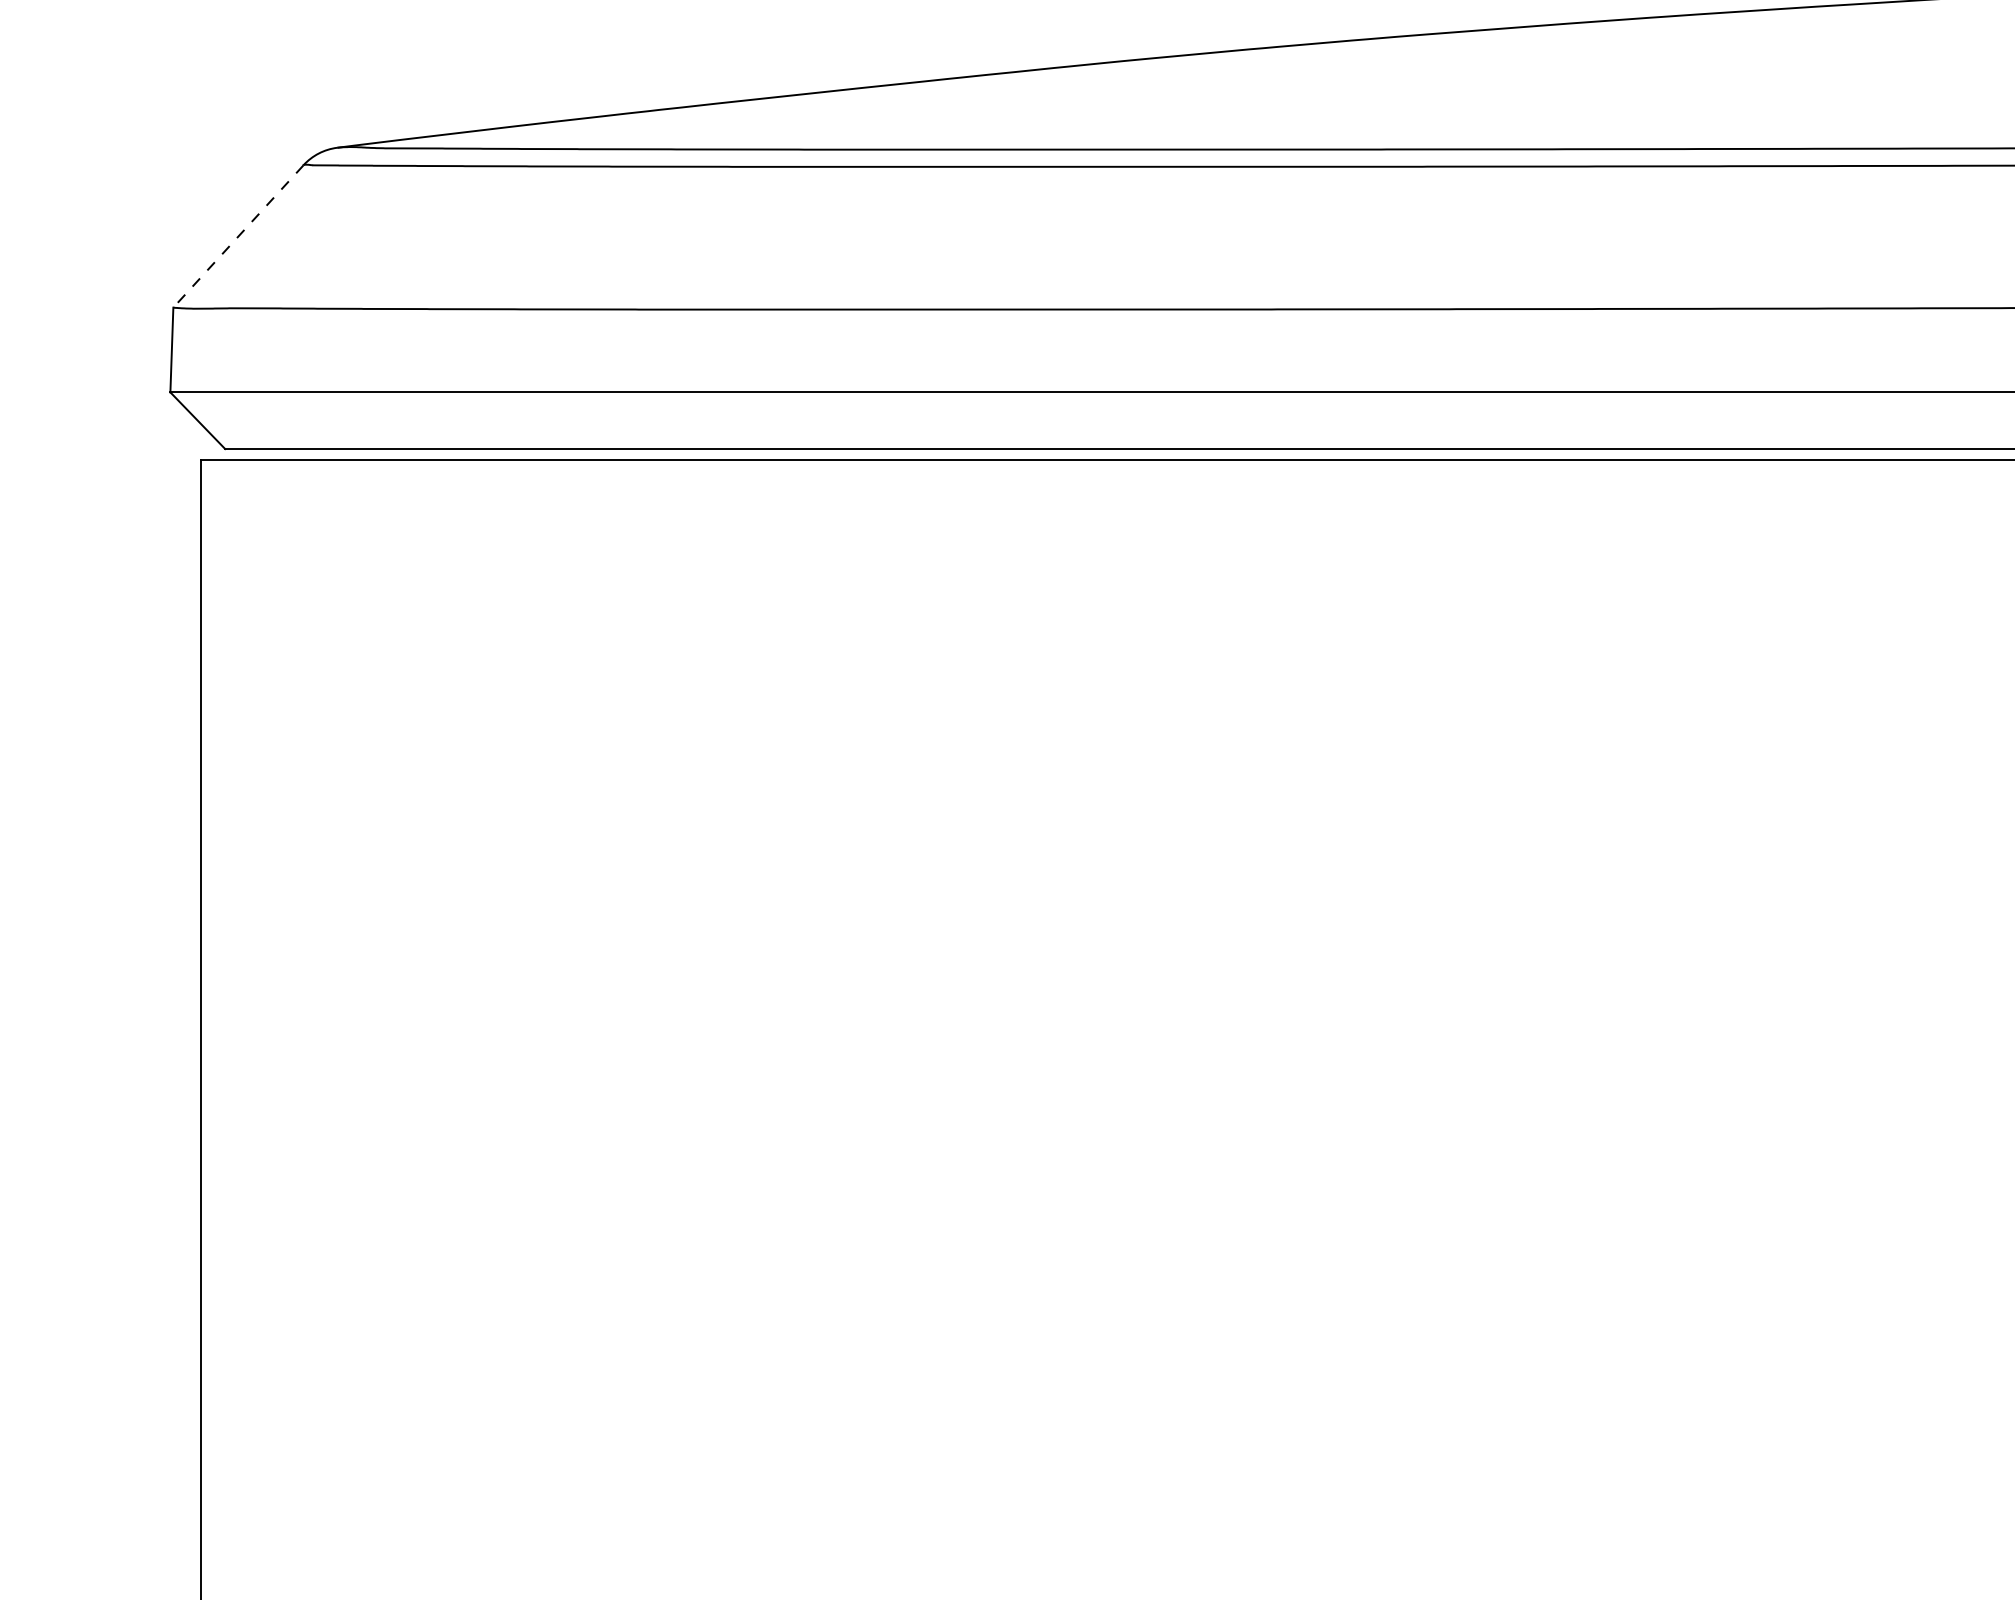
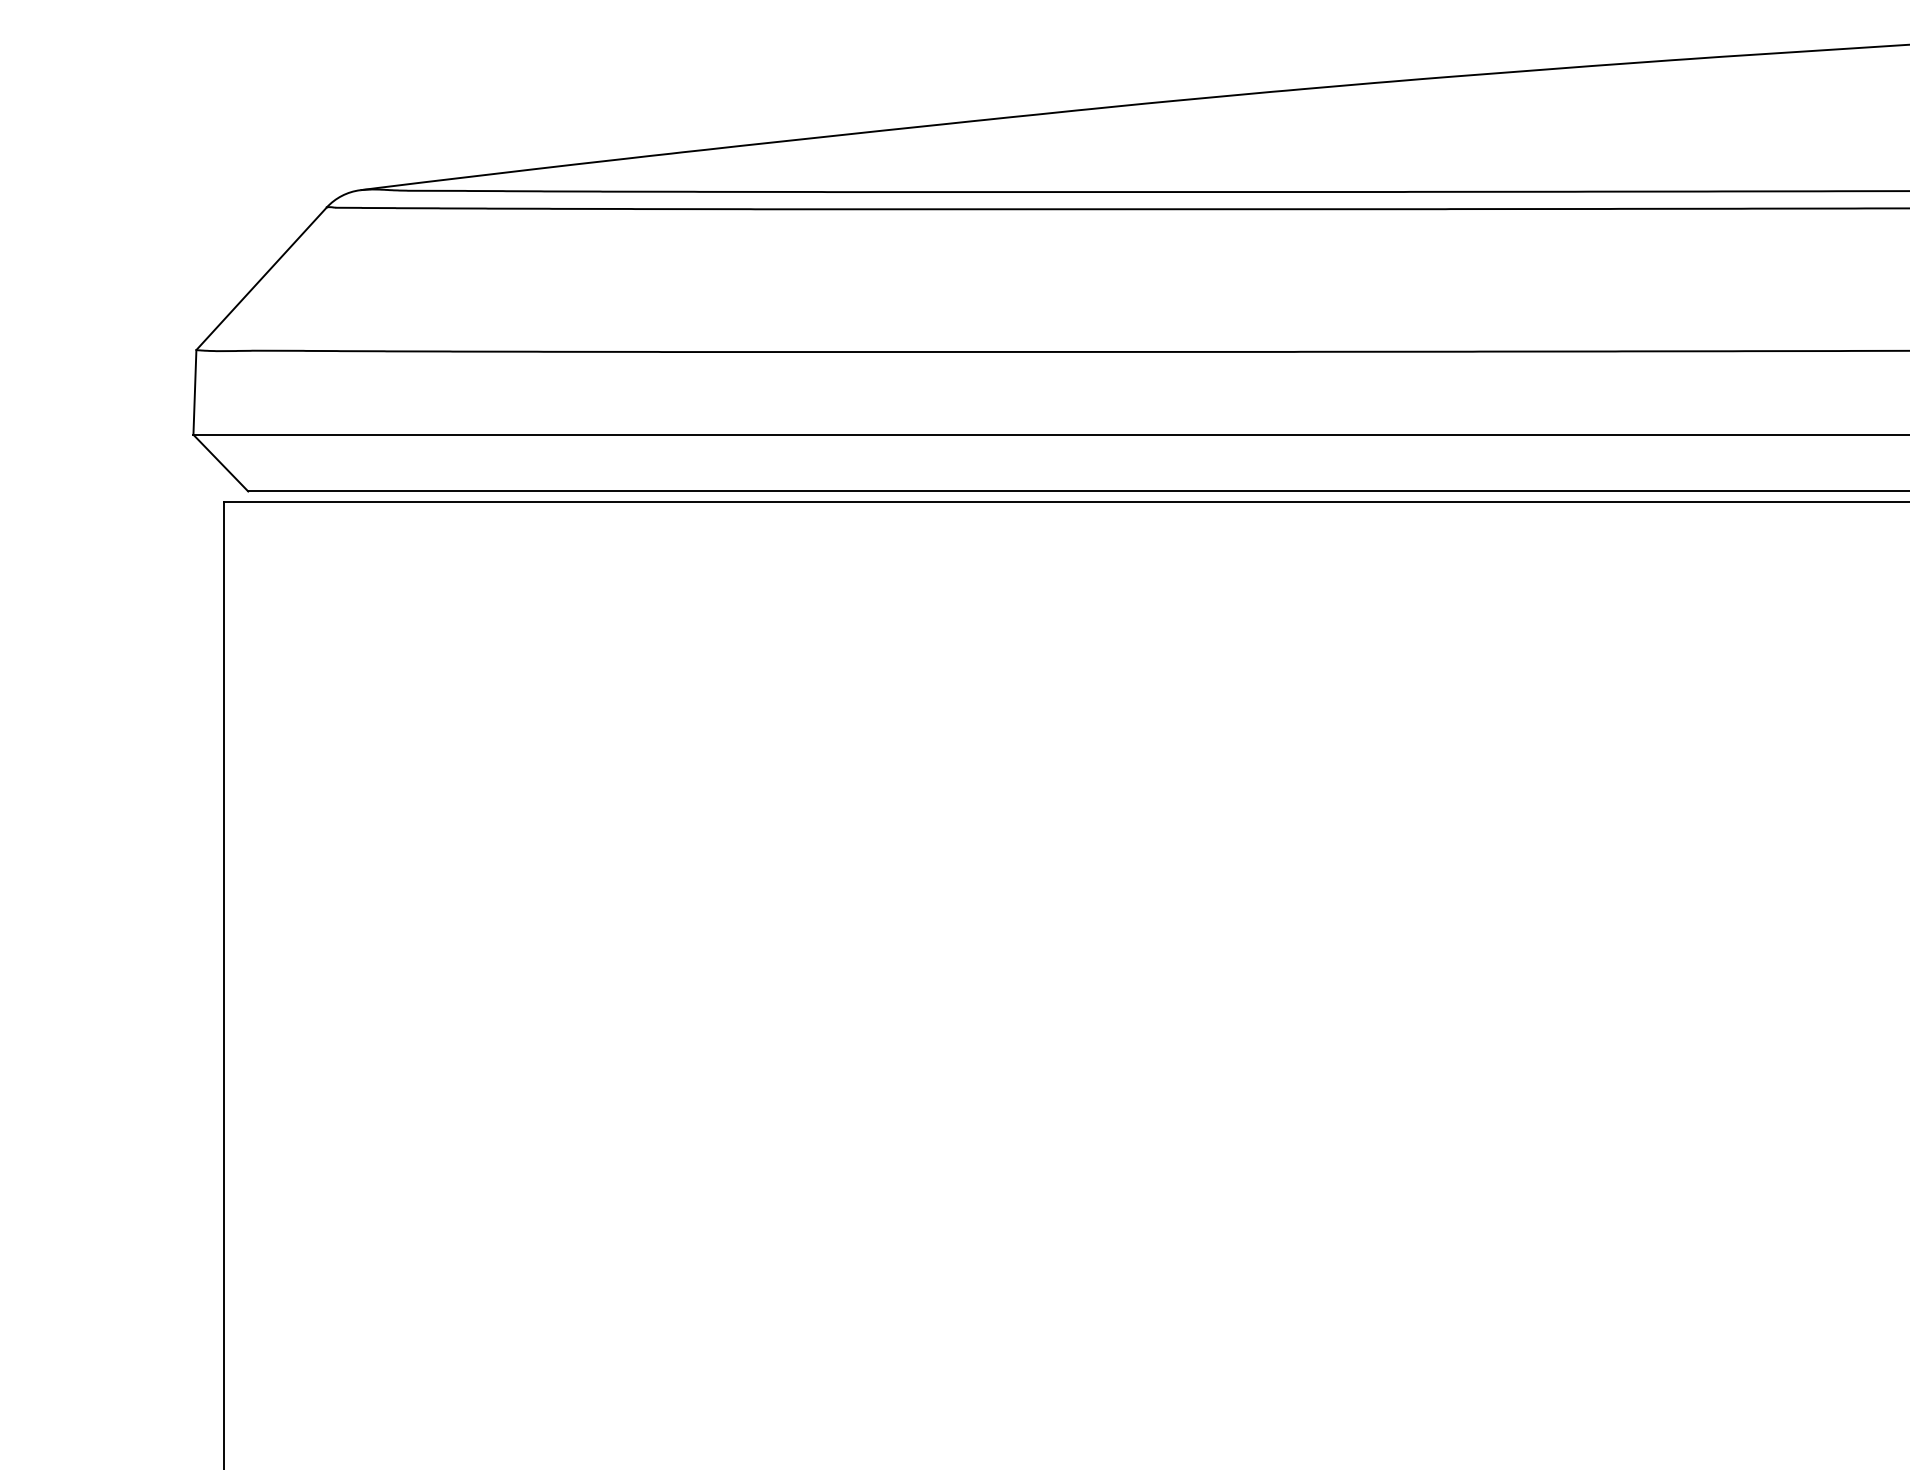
line: (238, 236) -> (261, 278), dashed -> solid

